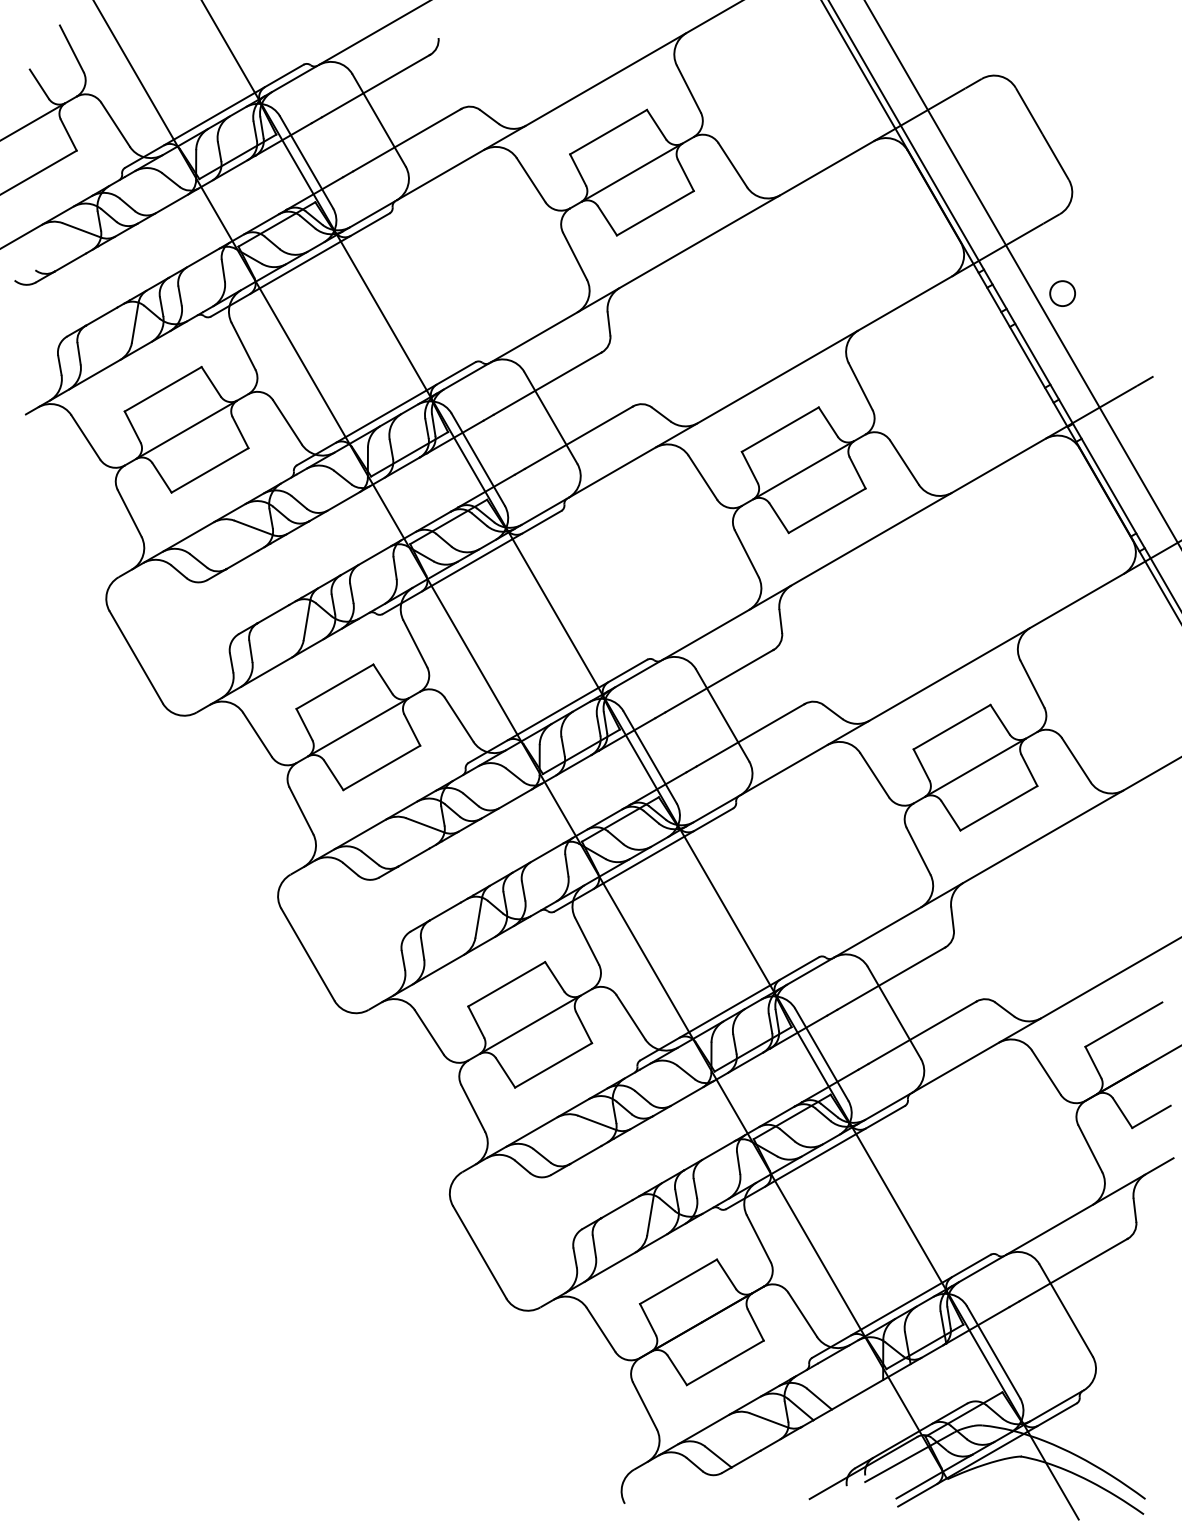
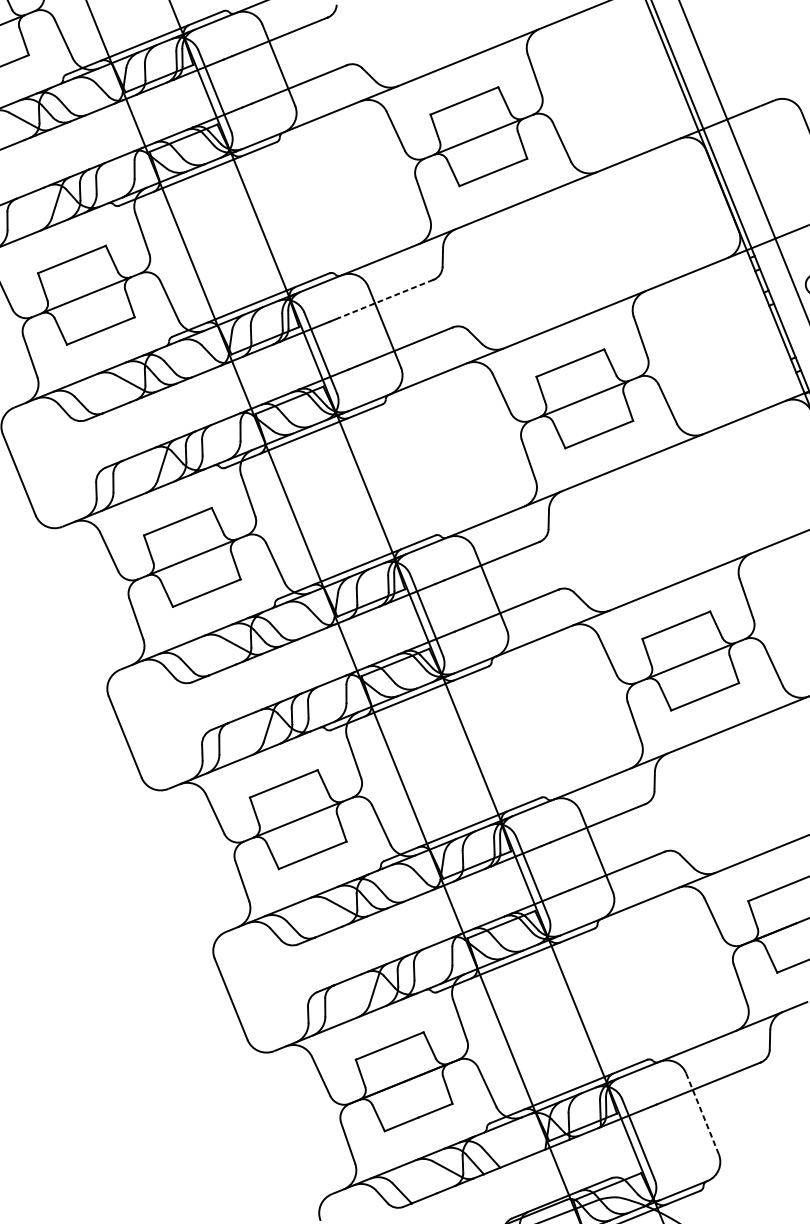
line: (547, 383) -> (385, 298), solid -> dashed
line: (1065, 1309) -> (702, 1112), solid -> dashed

